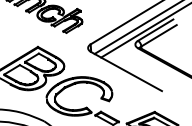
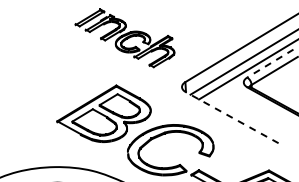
line: (155, 30) -> (269, 63), solid -> dashed
line: (126, 71) -> (232, 117), solid -> dashed

